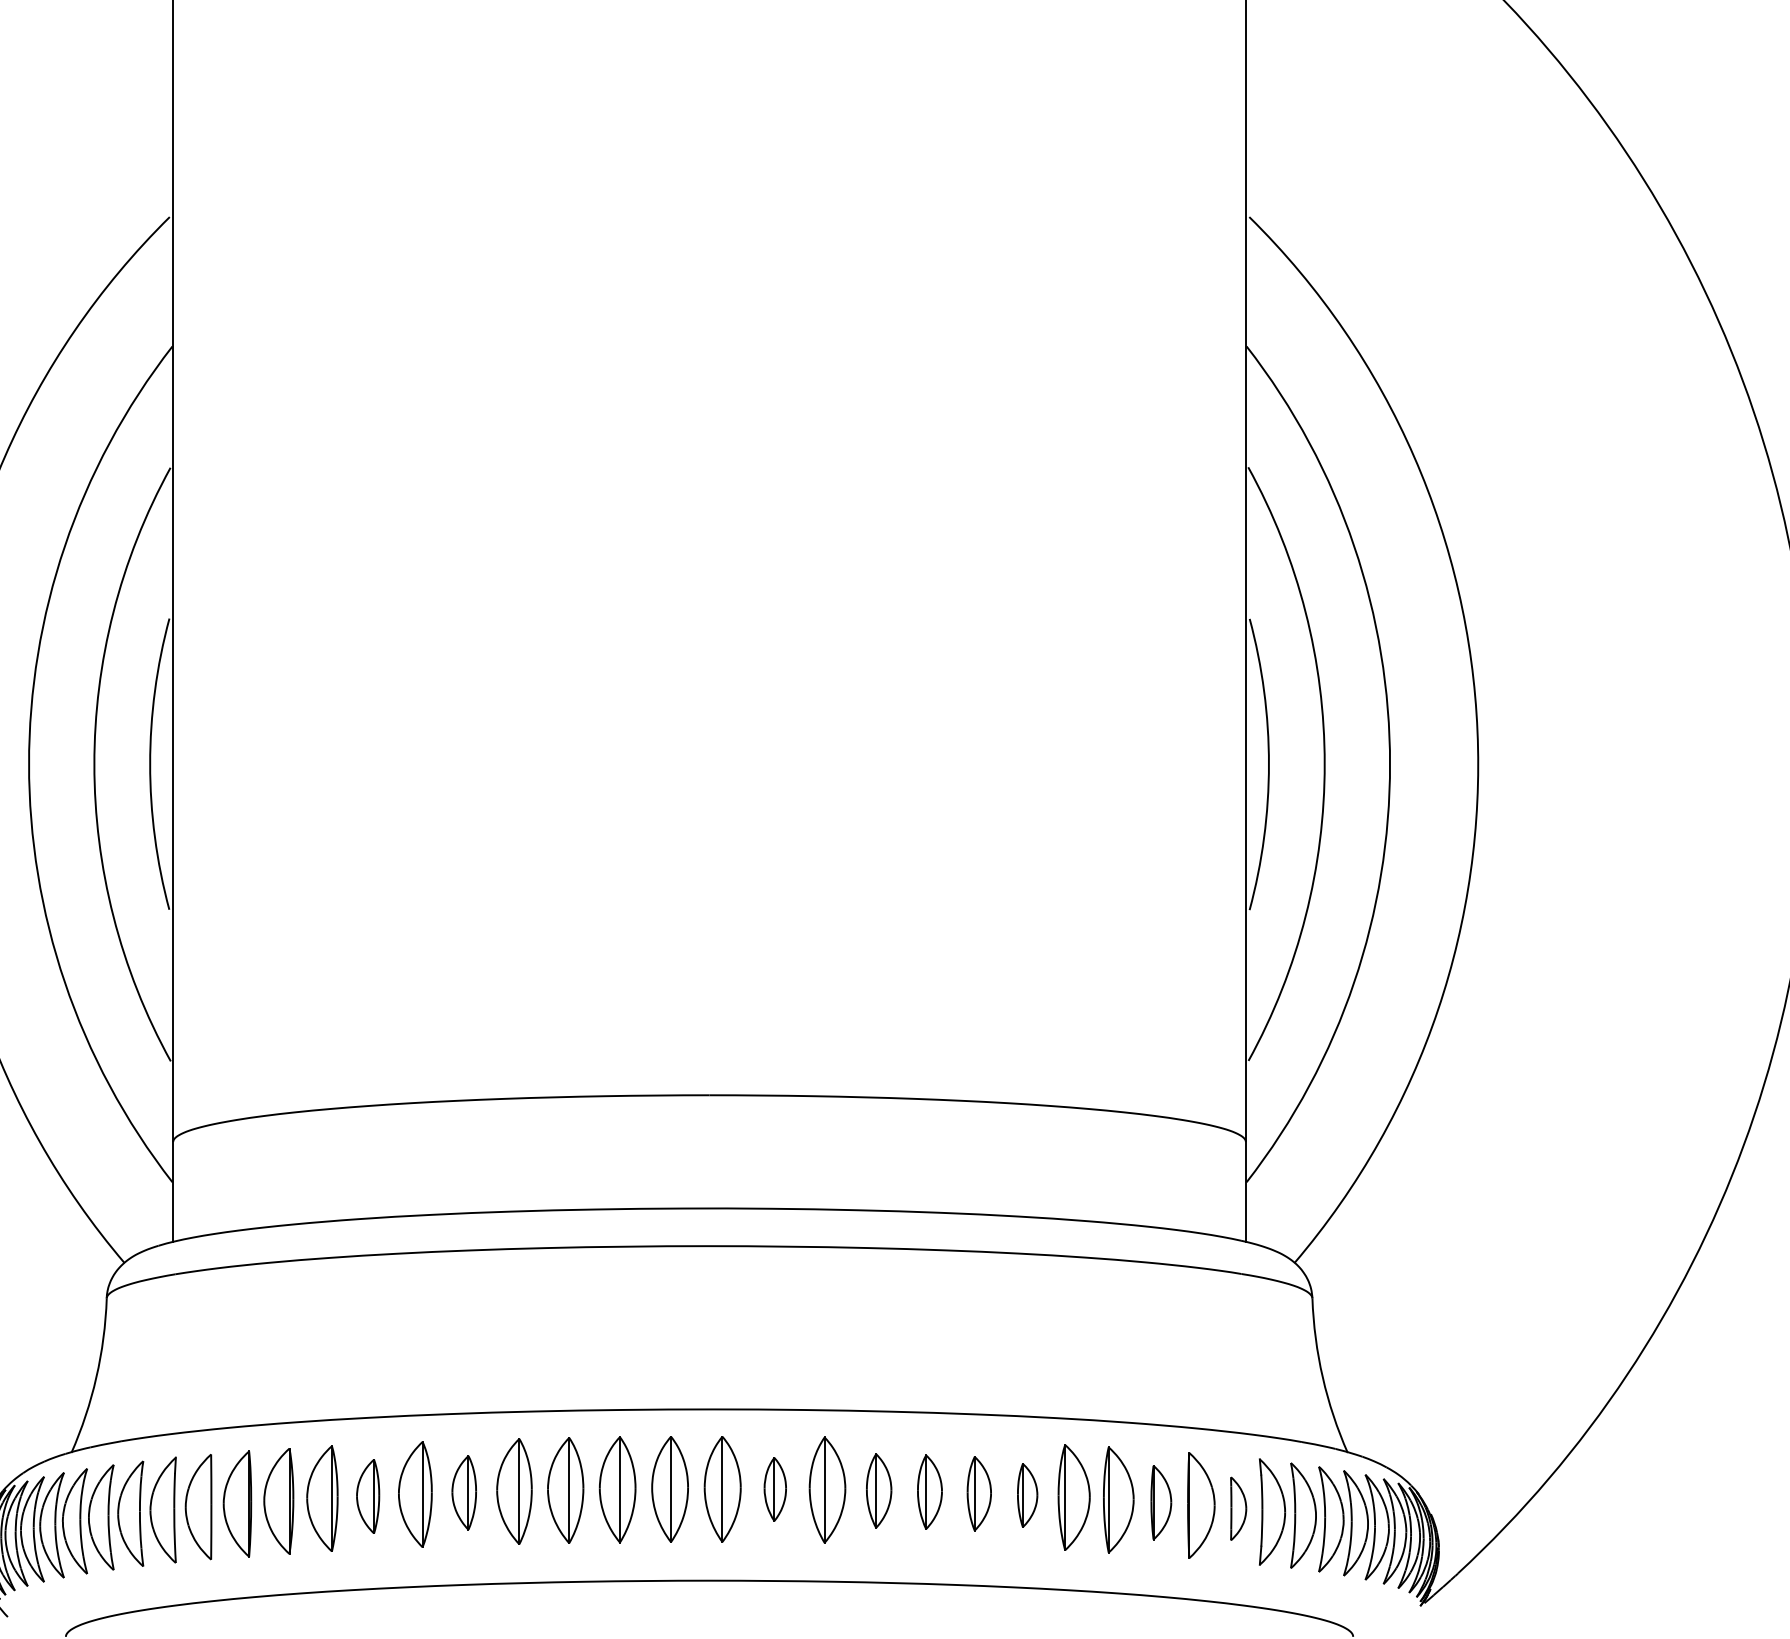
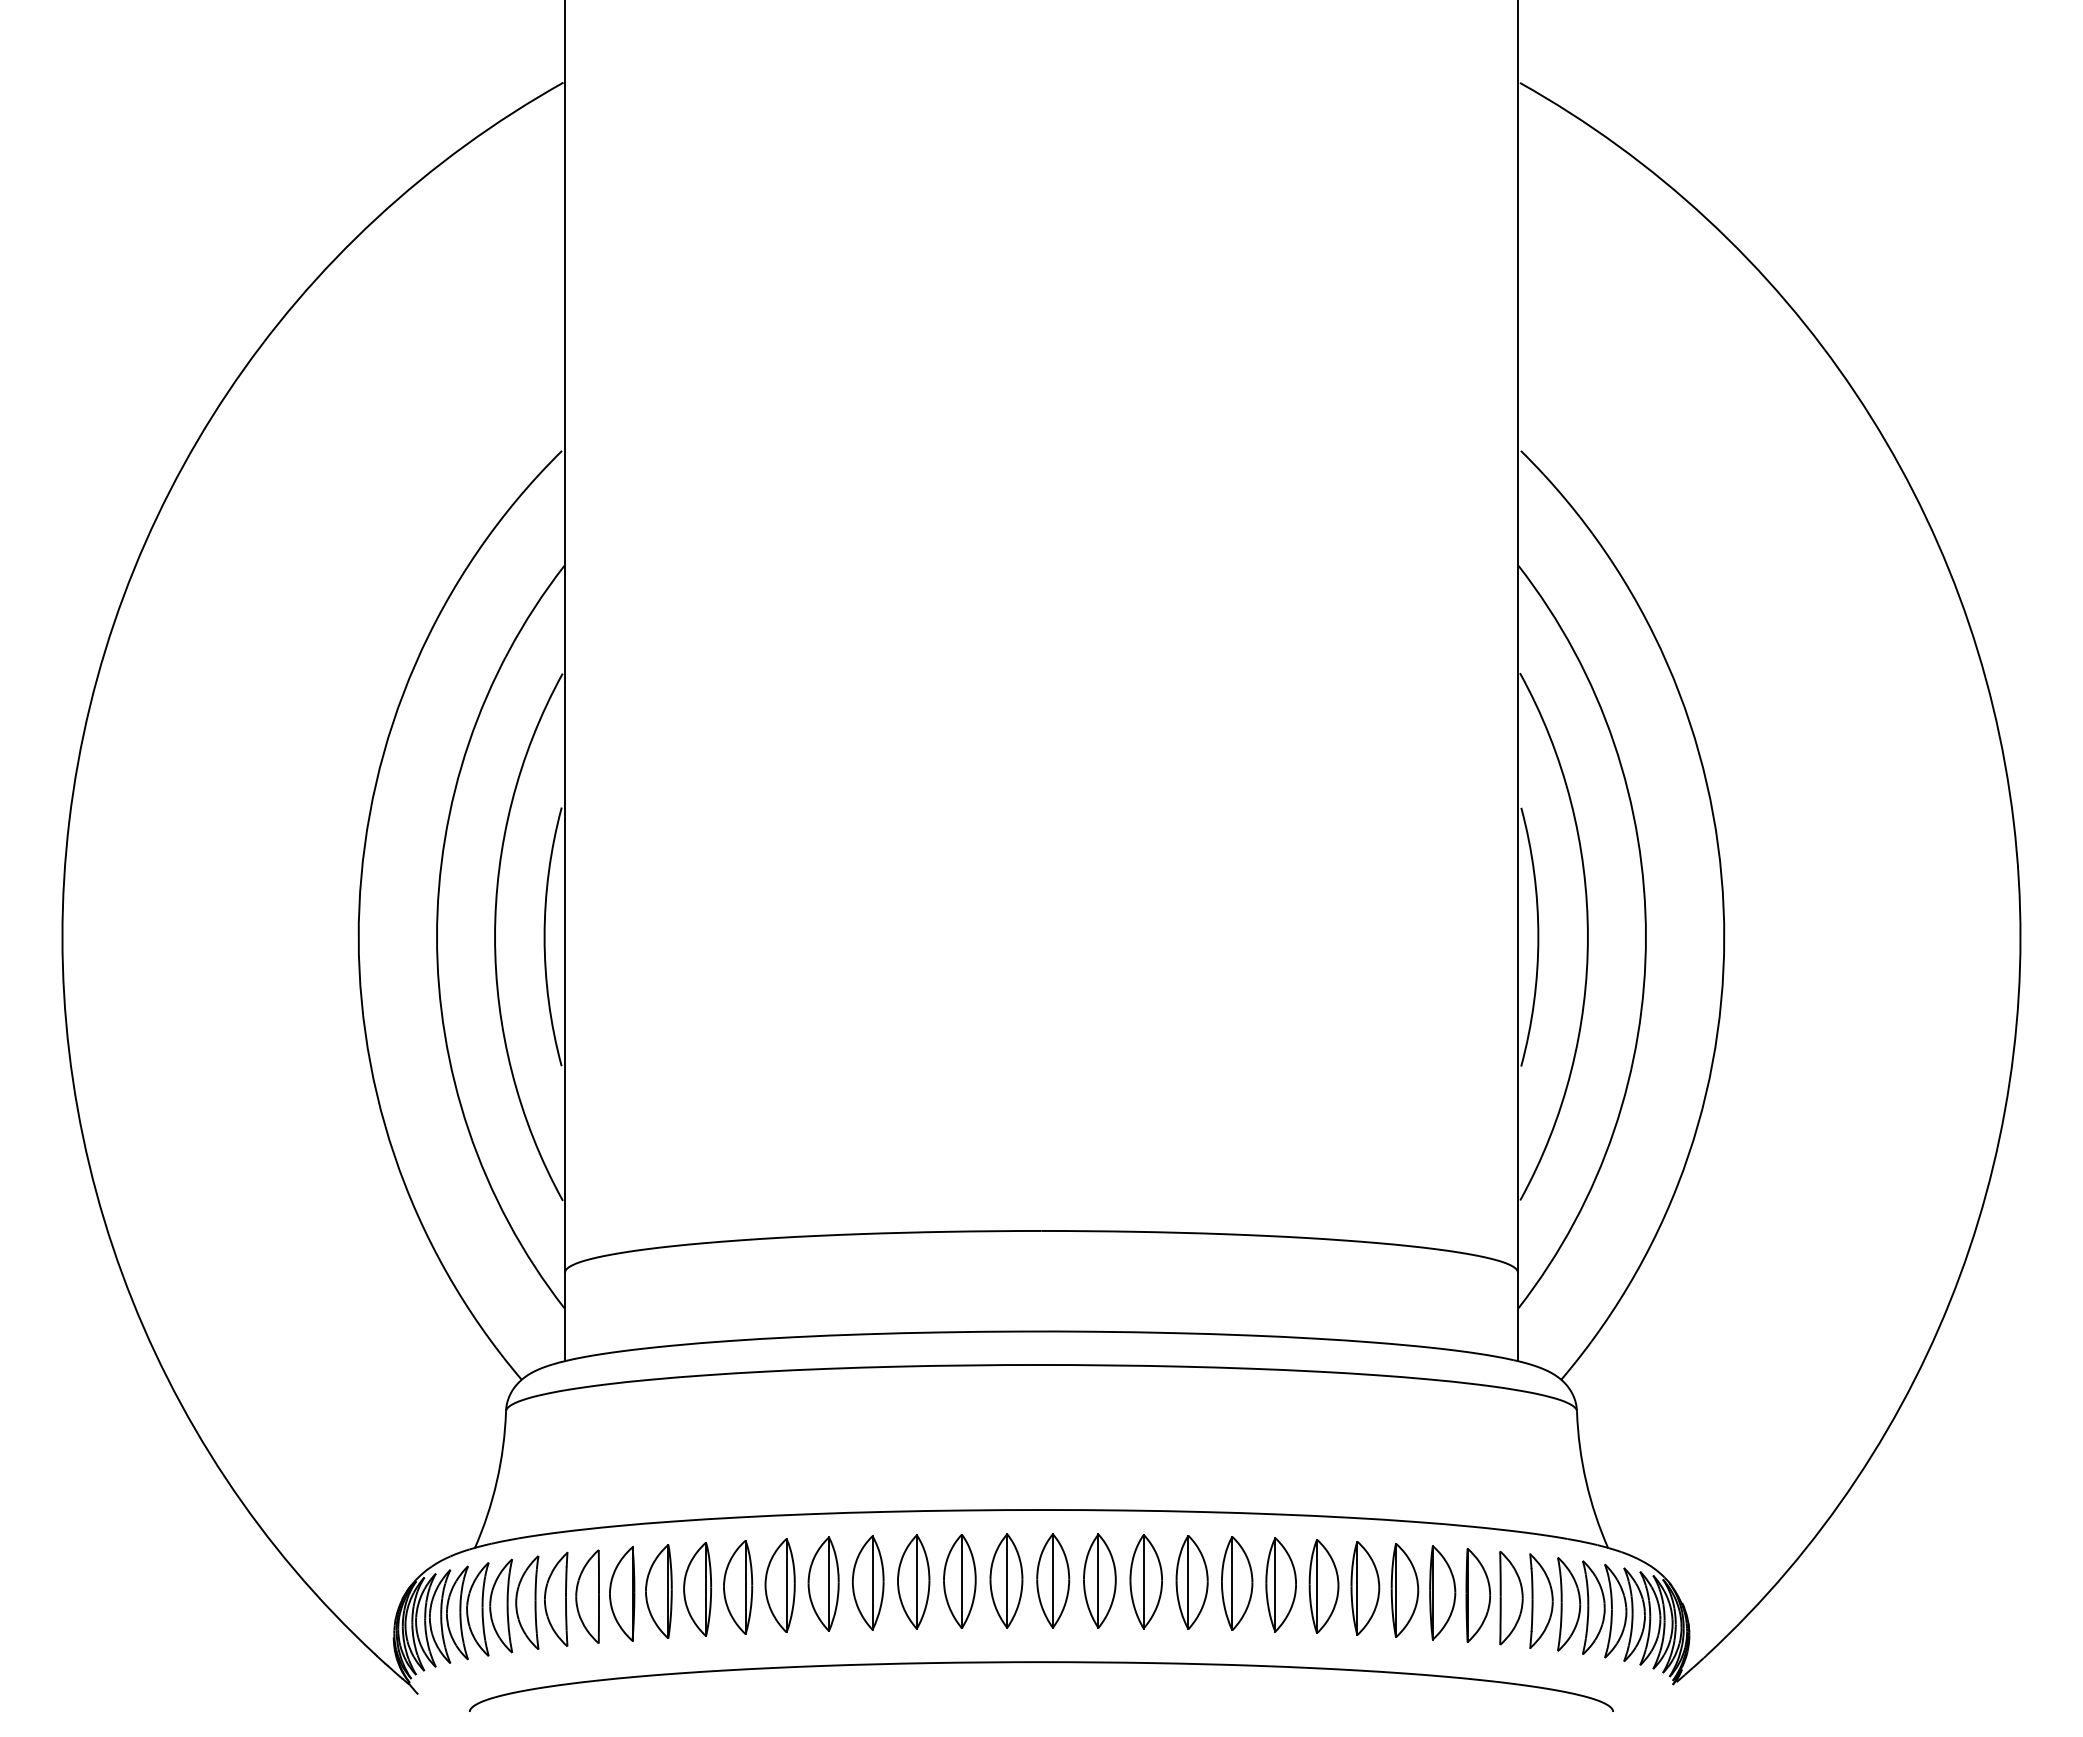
part: (774, 1488) -> (1099, 1580), size x1.67
part: (878, 1491) -> (1191, 1582), size x1.43
part: (464, 1492) -> (823, 1583), size x1.43
part: (930, 1492) -> (1237, 1583), size x1.43
part: (978, 1493) -> (1280, 1584), size x1.43
part: (1027, 1495) -> (1323, 1586), size x1.67
part: (368, 1496) -> (738, 1587), size x1.43
part: (1161, 1502) -> (1442, 1592), size x1.43
part: (1238, 1509) -> (1511, 1598), size x1.67

